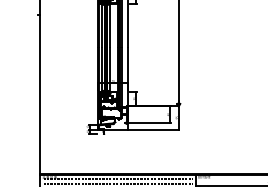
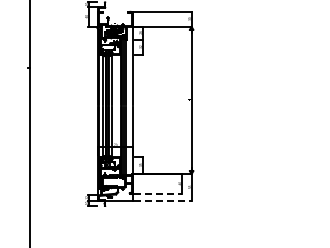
line: (150, 123) -> (158, 193), solid -> dashed
line: (154, 130) -> (163, 201), solid -> dashed

